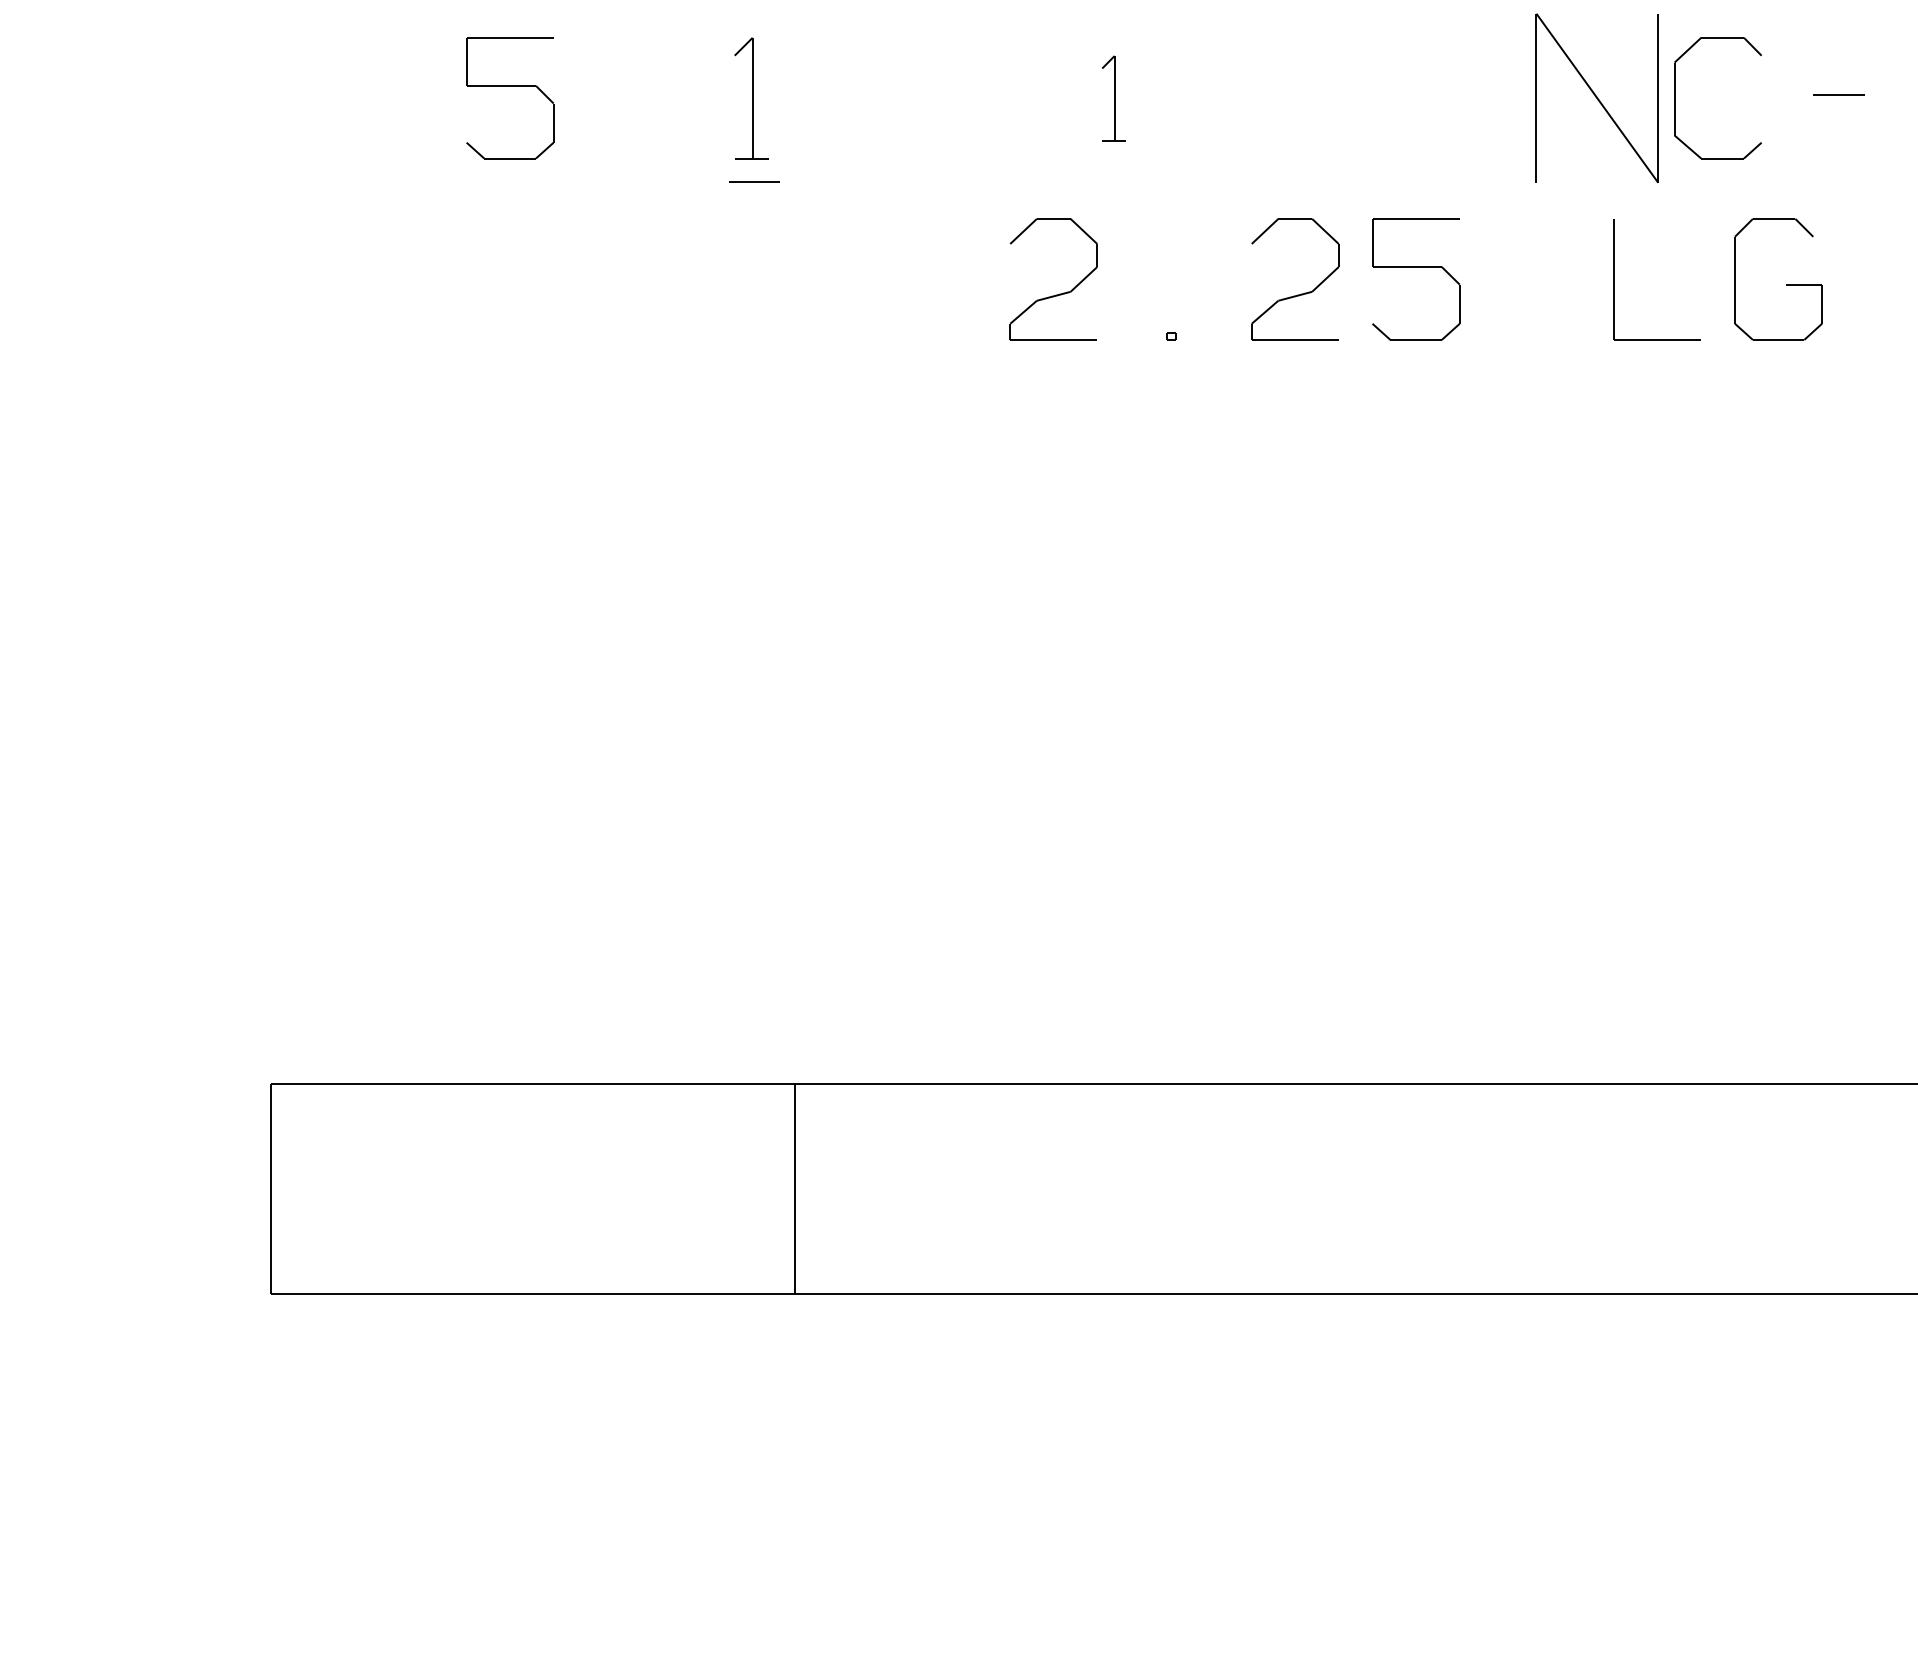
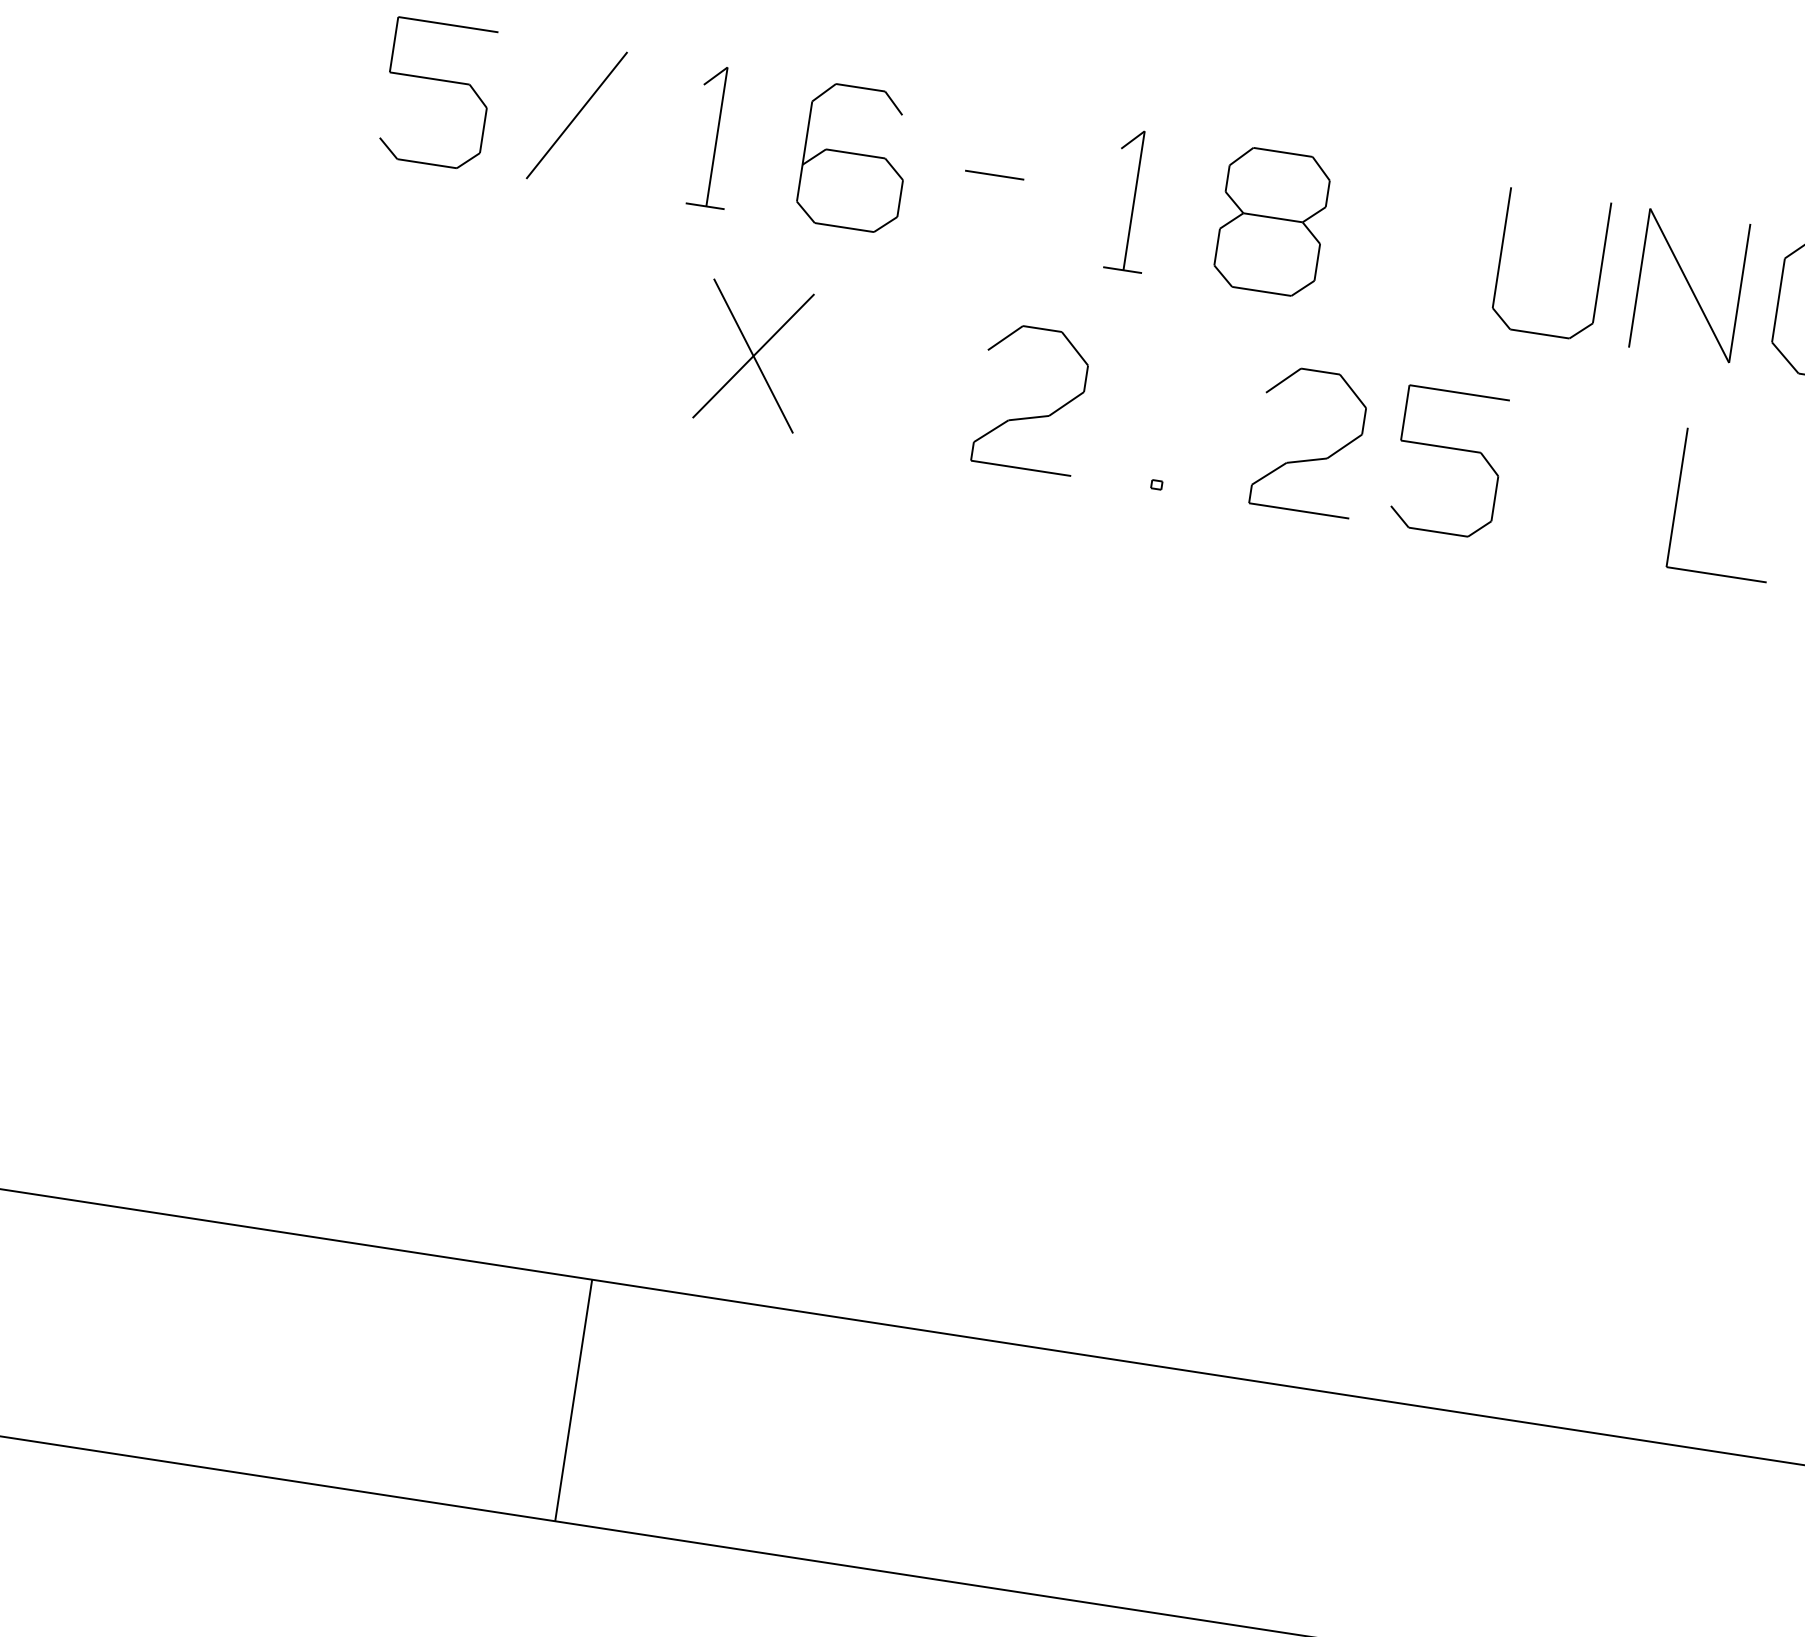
line: (630, 97) -> (576, 114), added
part: (1597, 97) -> (1689, 285), size x0.71
part: (872, 98) -> (854, 158), added
part: (1113, 98) -> (1132, 200), size x1.43
part: (1234, 98) -> (1271, 222), added
part: (1433, 98) -> (1500, 257), added
line: (754, 181) -> (994, 175), moved
part: (812, 279) -> (753, 356), added

